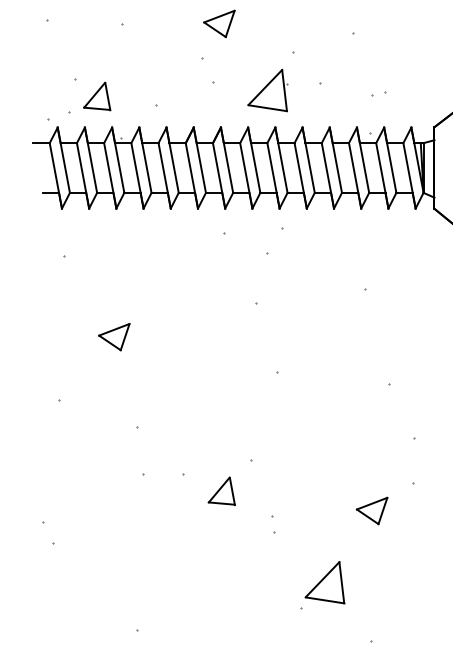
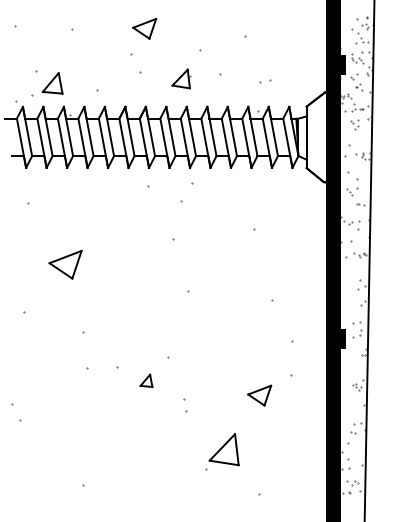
part: (268, 89) -> (181, 78), size x0.6
part: (114, 336) -> (65, 264), size x1.4
part: (221, 490) -> (146, 380), size x0.6

